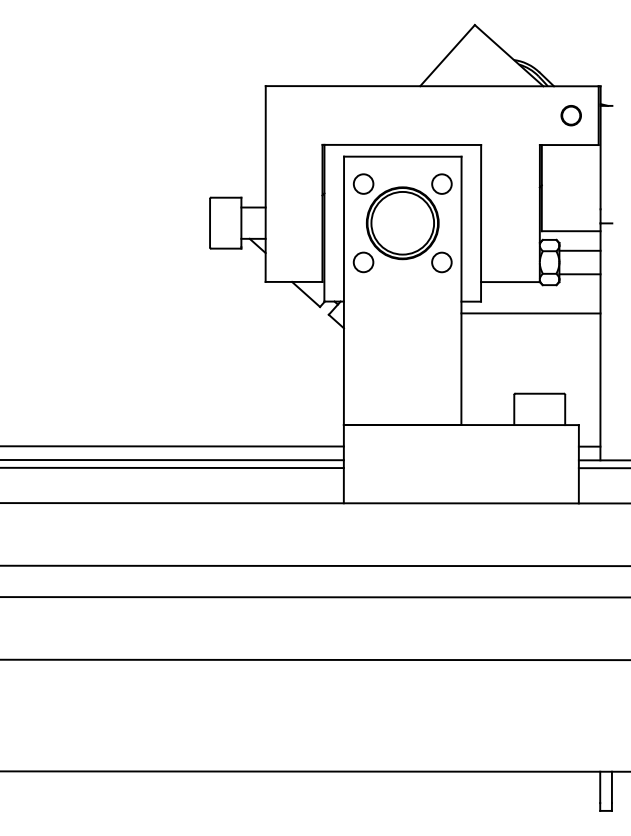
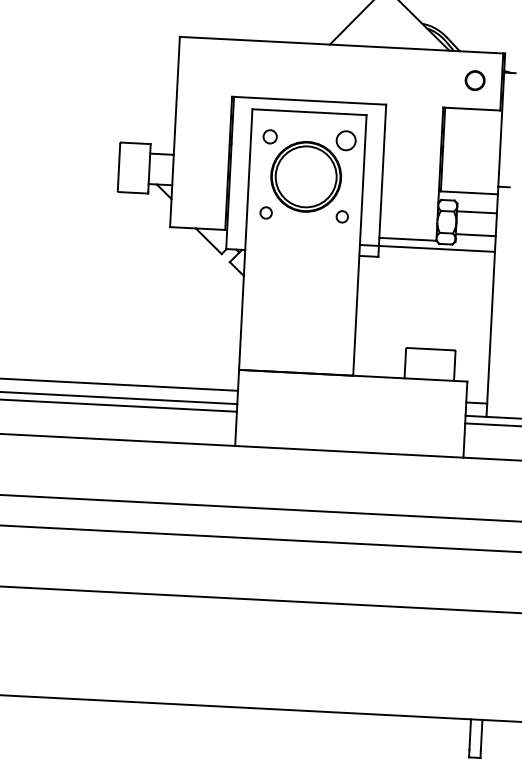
circle: (363, 183) -> (270, 136), size x0.7
circle: (363, 262) -> (266, 213), size x0.6
circle: (441, 262) -> (341, 216), size x0.6
line: (530, 313) -> (426, 248), moved

